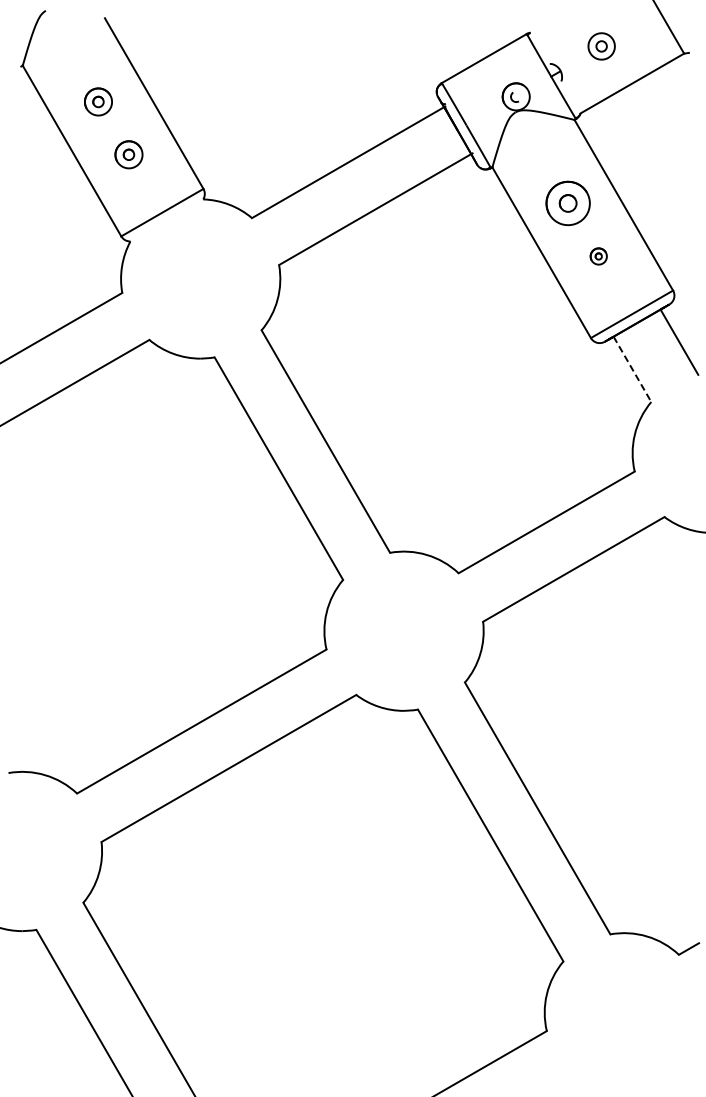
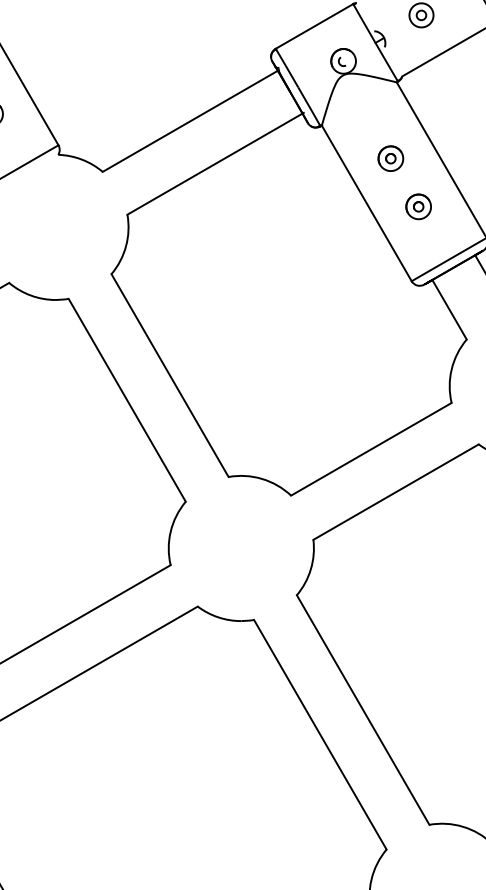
part: (567, 203) -> (390, 158), size x0.62
part: (598, 256) -> (418, 206), size x1.67
line: (632, 369) -> (449, 309), dashed -> solid

